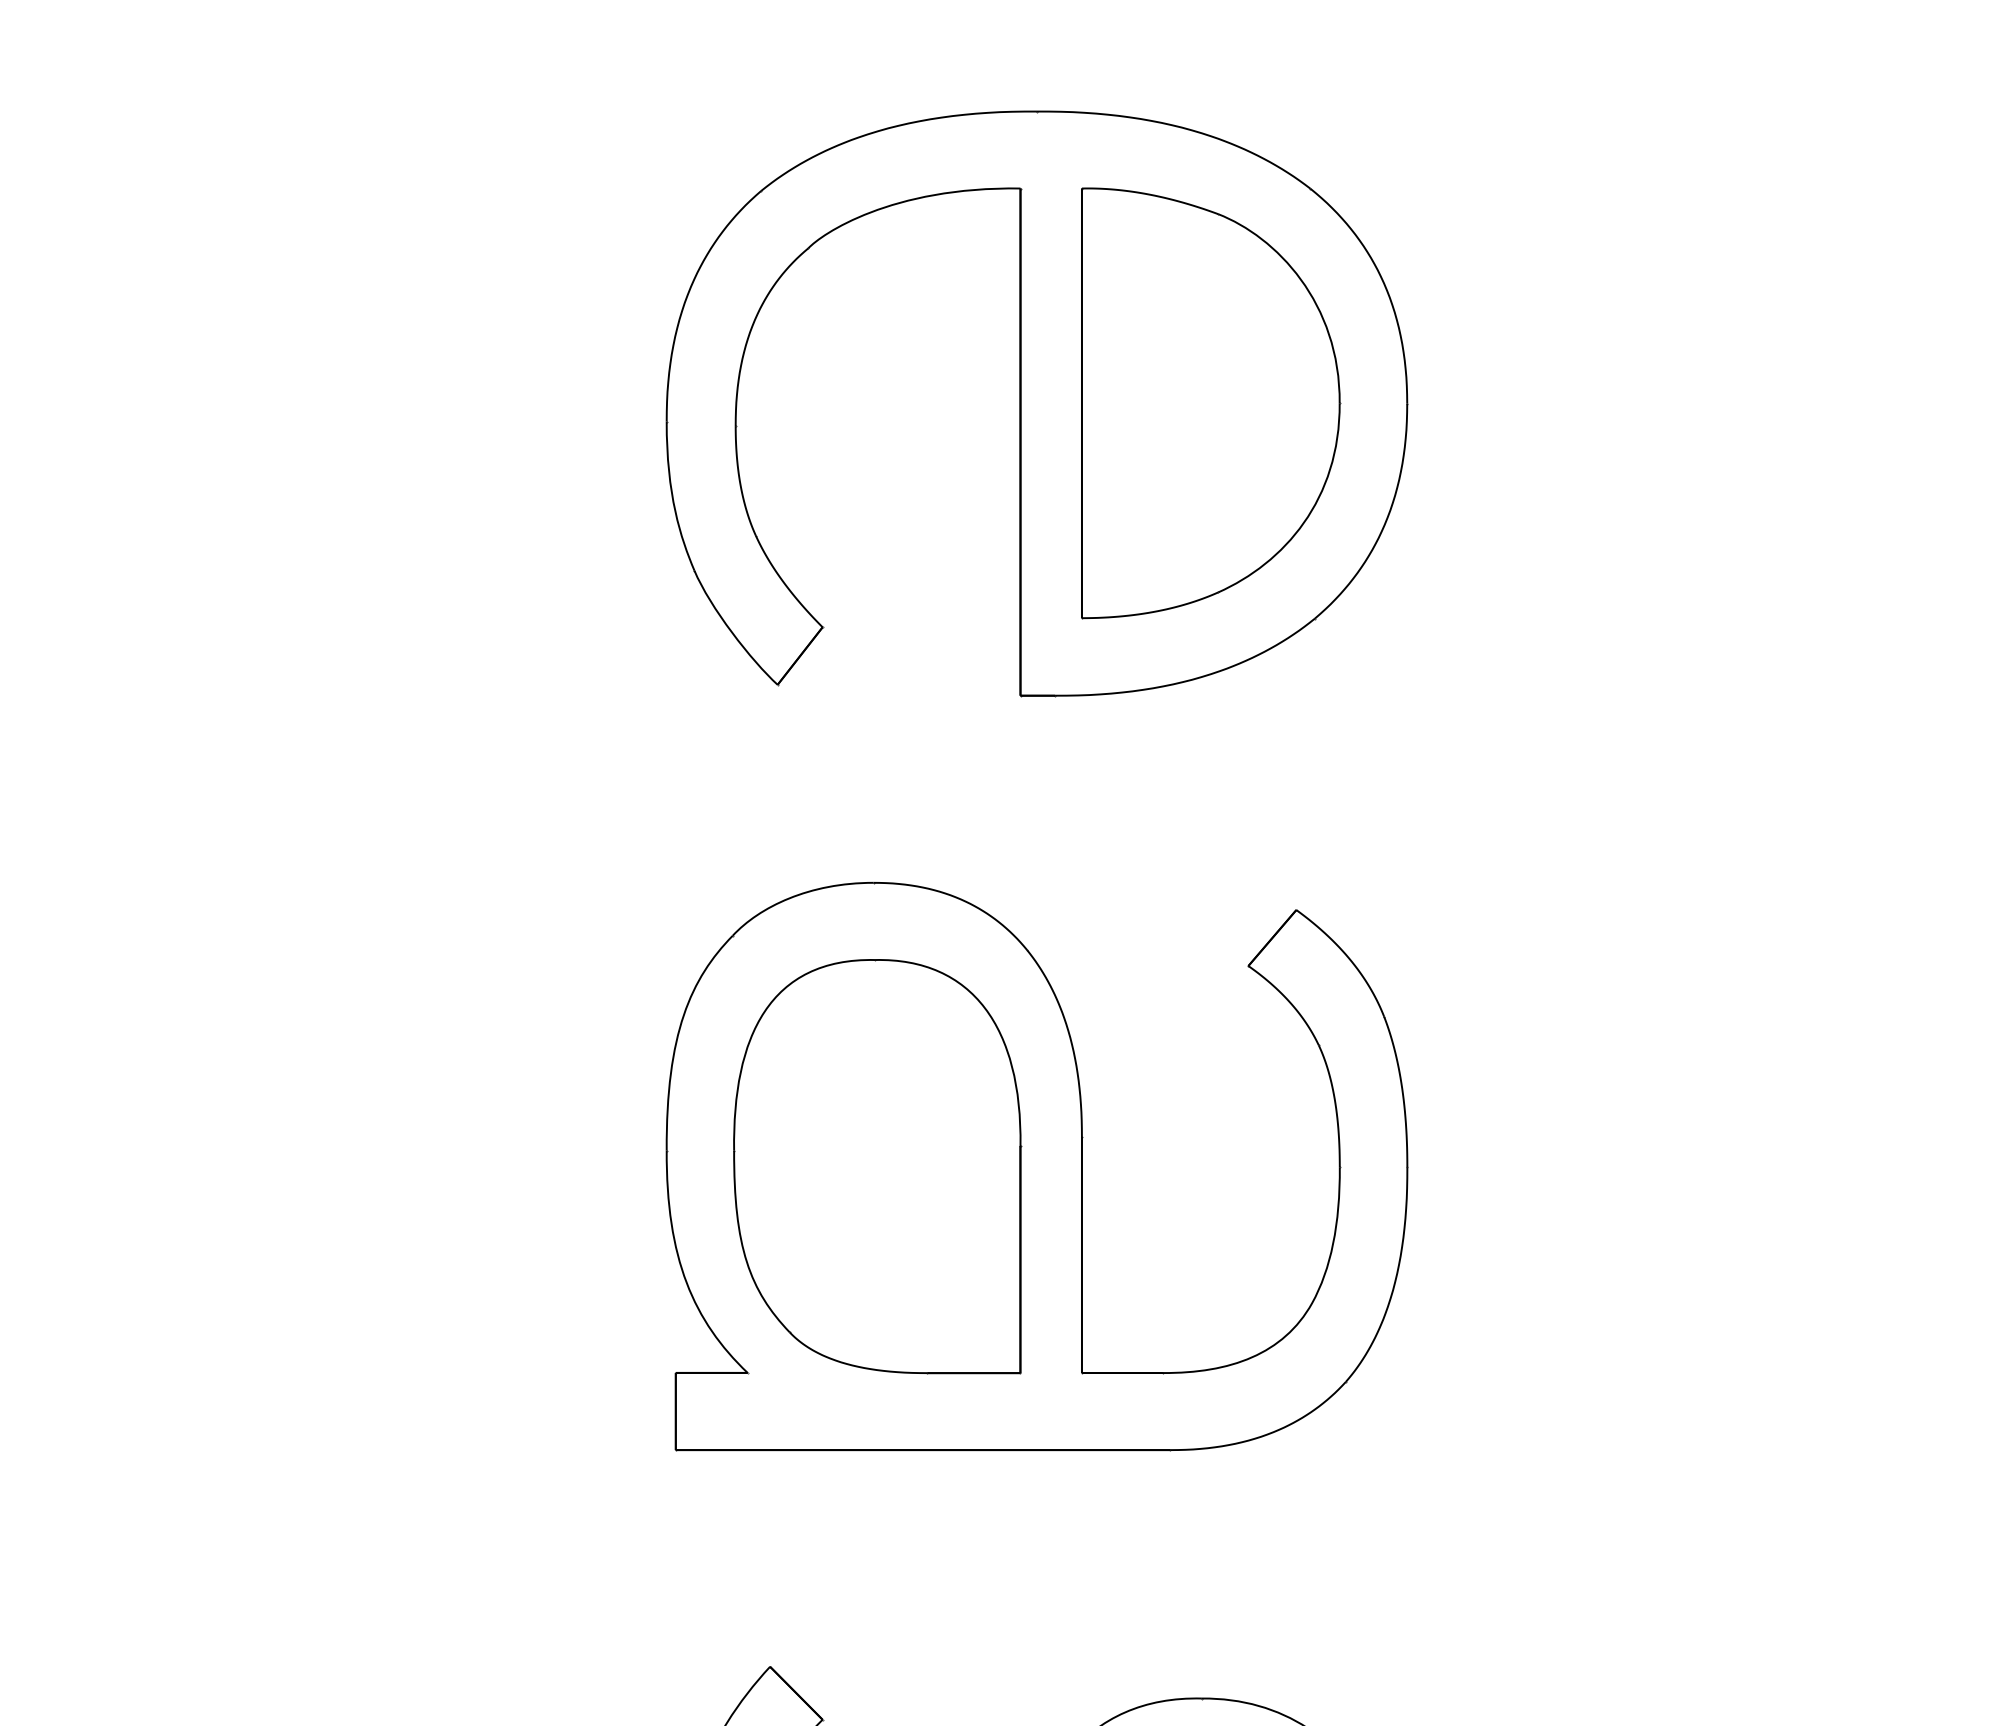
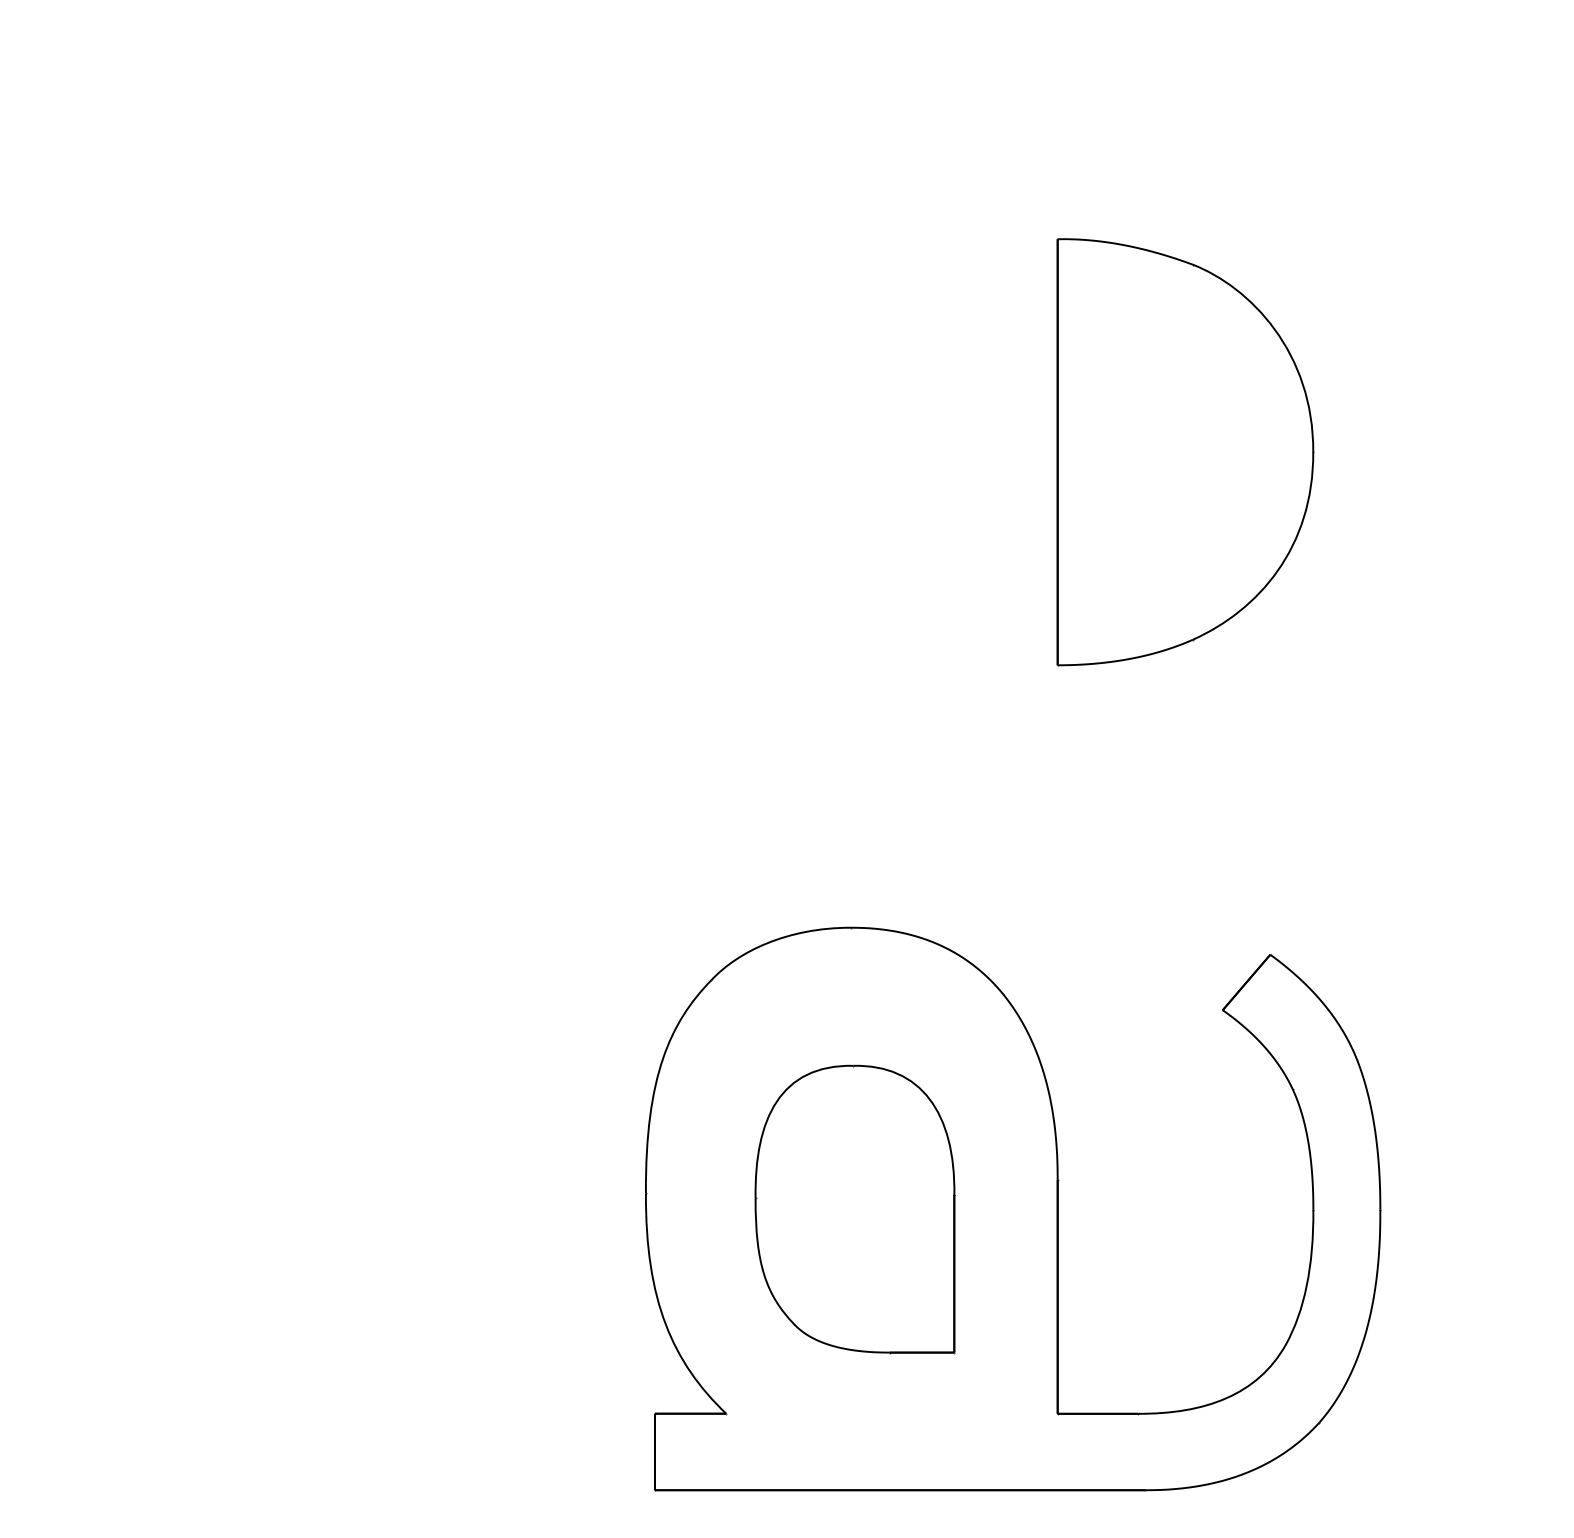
part: (1036, 403) -> (1012, 452), removed
part: (877, 1166) -> (854, 1209), size x0.7

